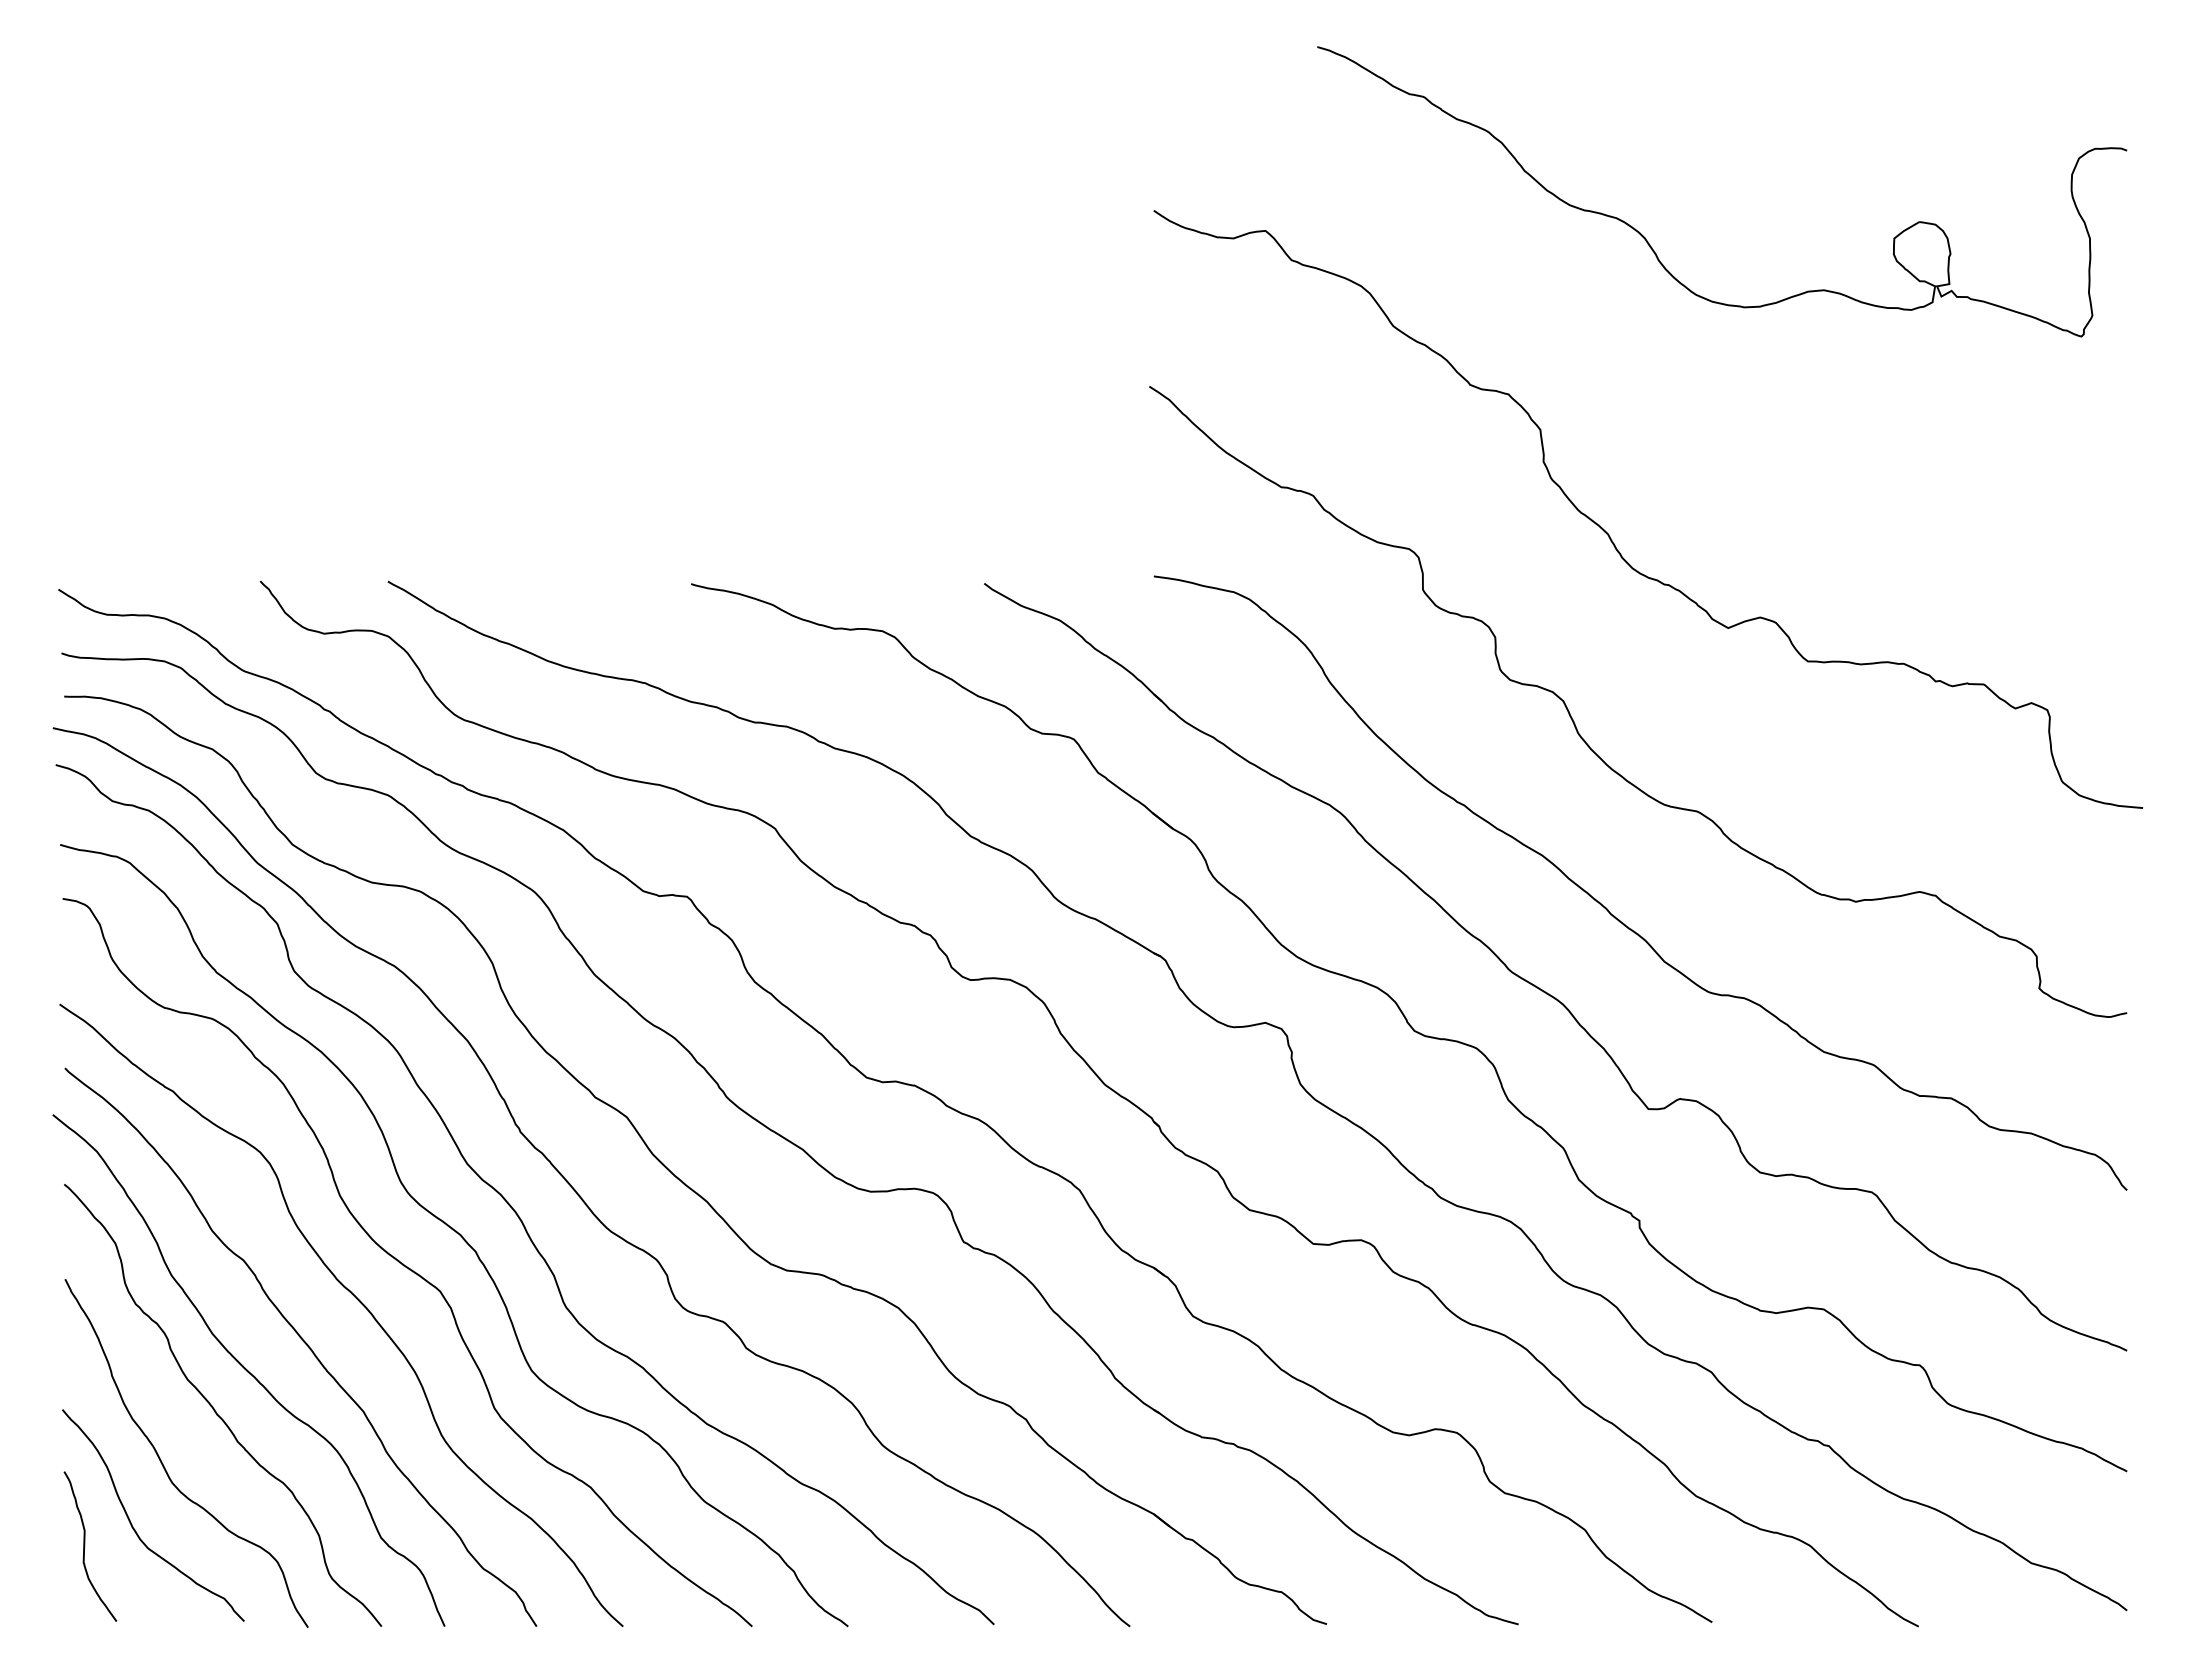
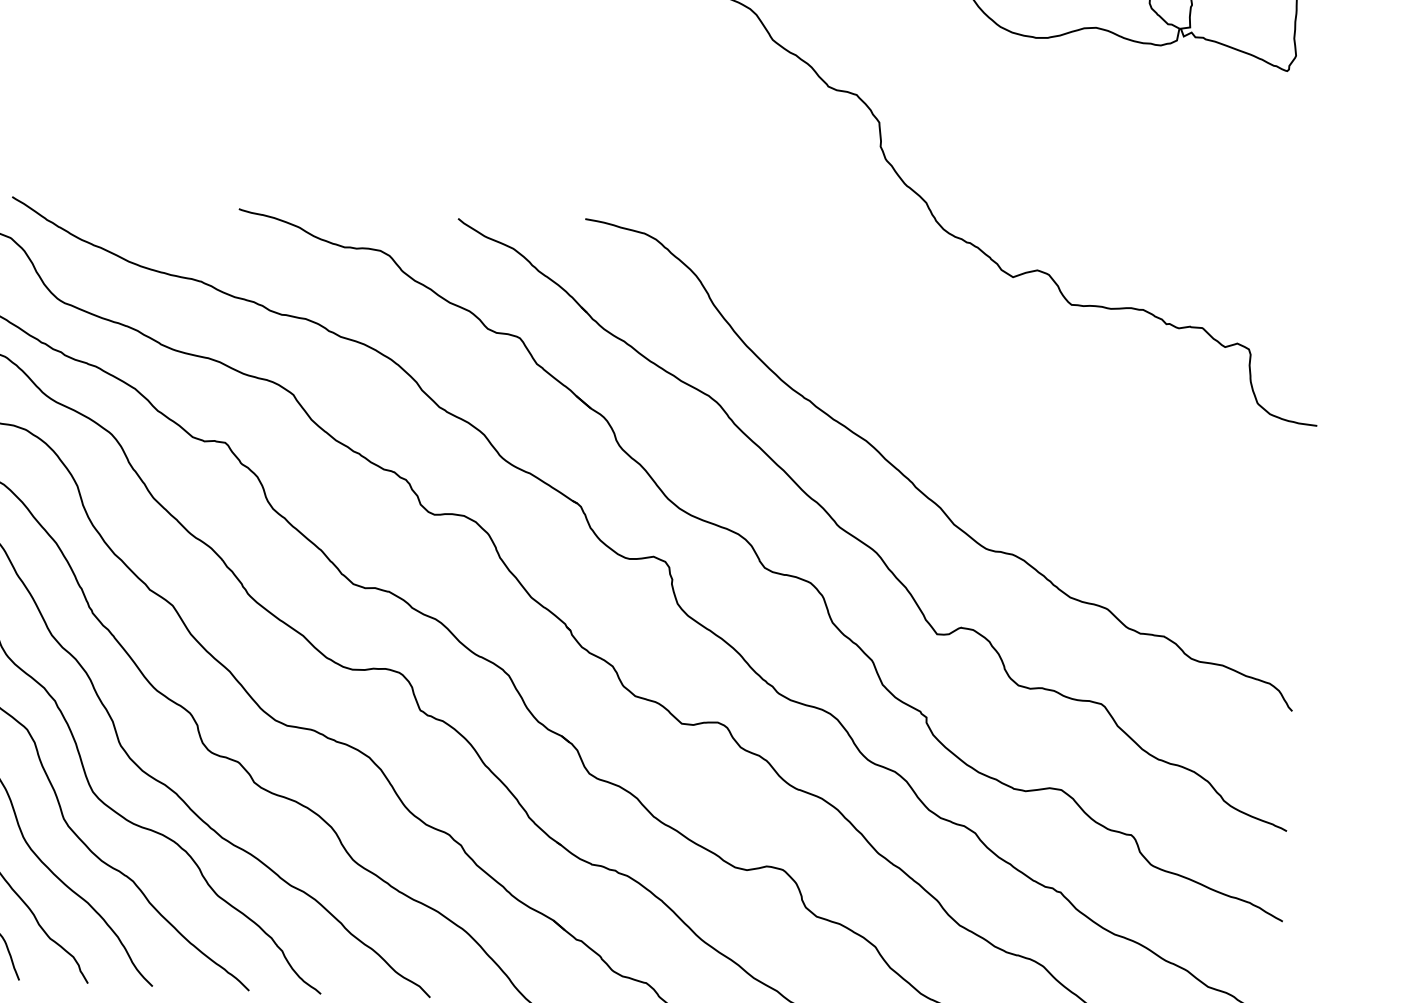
curve: (1585, 740) -> (902, 356), removed

